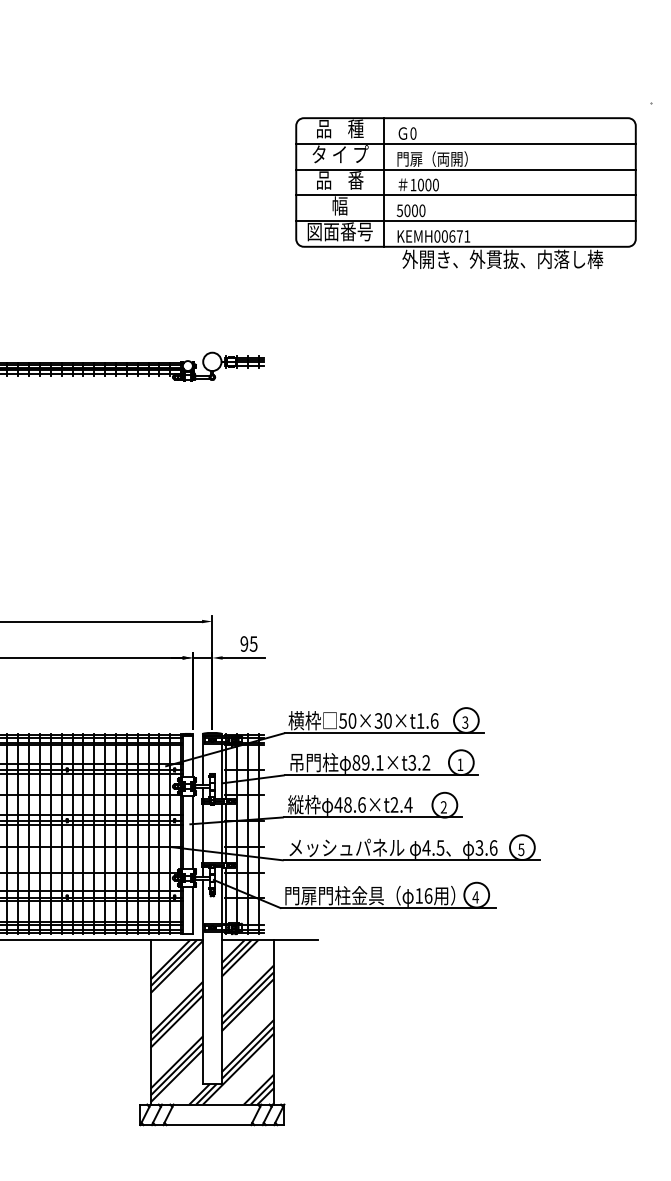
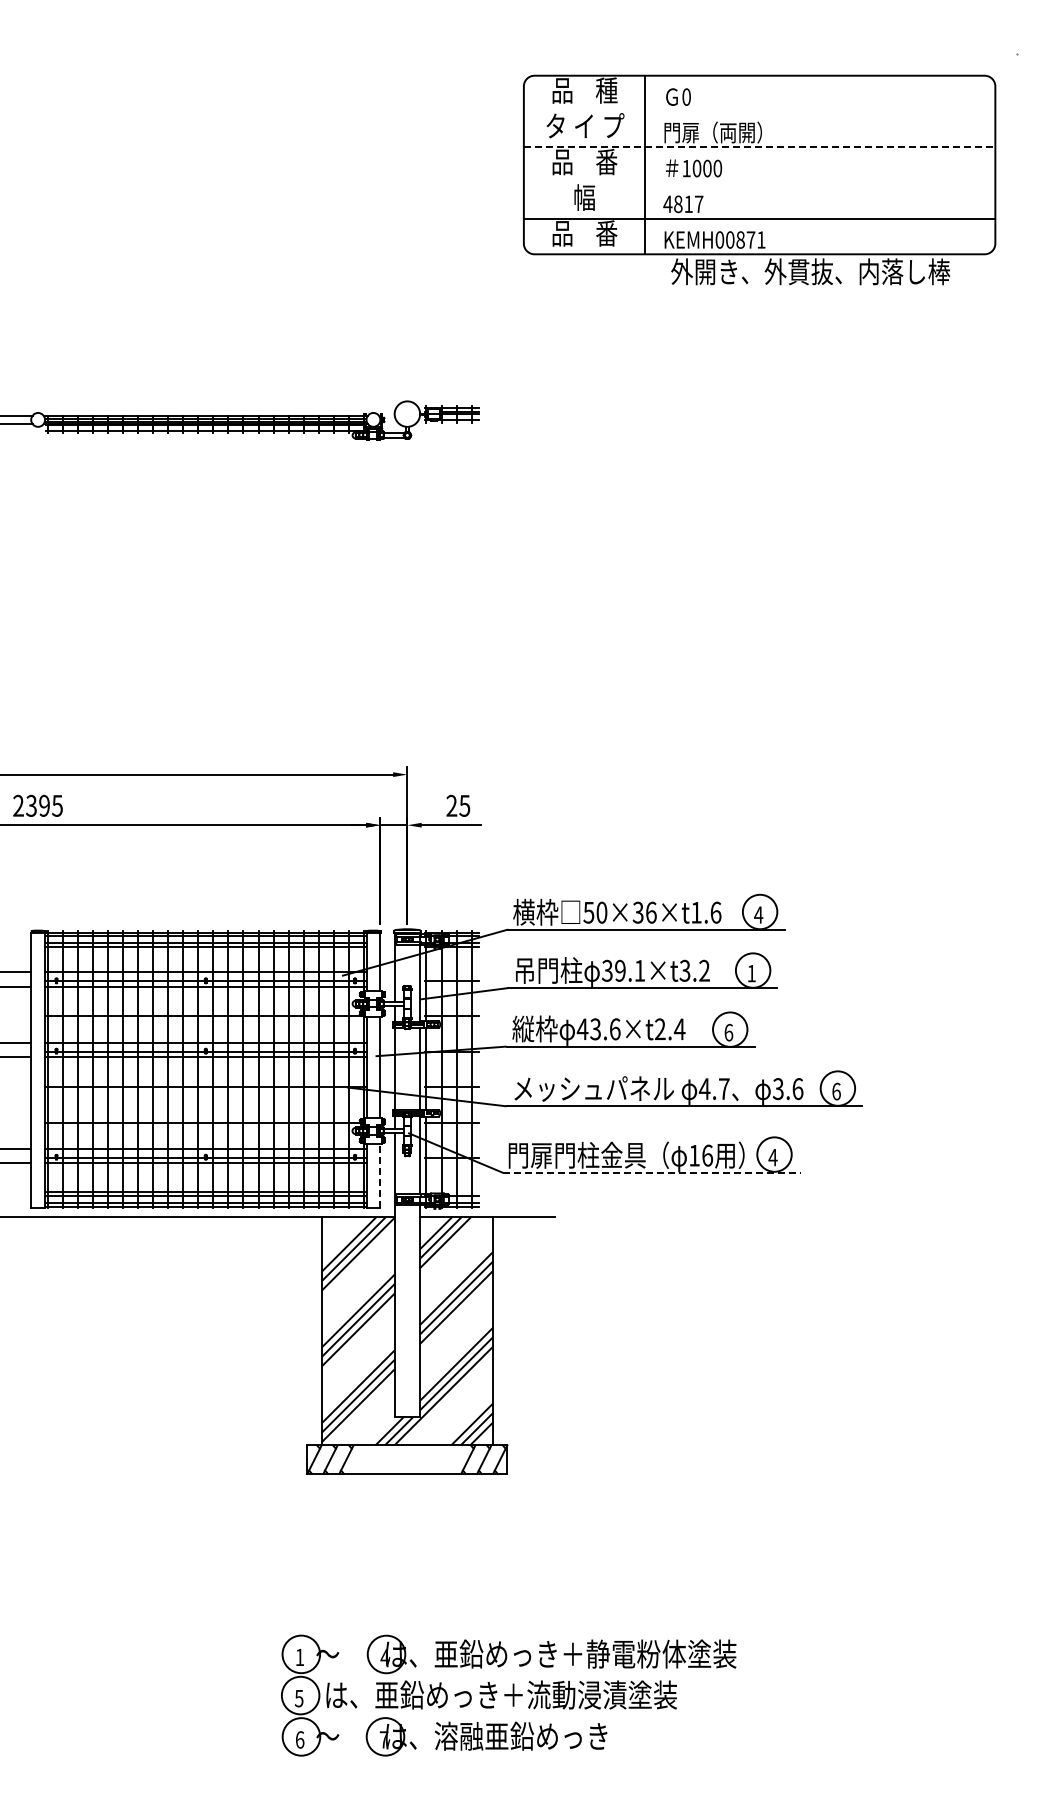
line: (465, 143) -> (759, 111), removed
line: (465, 169) -> (759, 147), solid -> dashed
line: (465, 195) -> (759, 182), removed
text: (411, 210) -> (683, 204), 5000 -> 4817
text: (339, 231) -> (584, 233), 図面番号 -> 品    番
text: (452, 236) -> (740, 239), KEMH00671 -> KEMH00871
text: (244, 643) -> (451, 805), 95 -> 25
text: (388, 720) -> (651, 912), 50×30×t1.6 -> 50×36×t1.6
text: (465, 722) -> (758, 914), 3 -> 4
text: (356, 762) -> (607, 970), 89.1×t3.2 -> 39.1×t3.2
text: (347, 805) -> (595, 1029), 48.6×t2.4 -> 43.6×t2.4
text: (443, 807) -> (728, 1032), 2 -> 6
text: (440, 848) -> (723, 1089), 4.5 -> 4.7
text: (521, 849) -> (836, 1091), 5 -> 6
line: (388, 908) -> (652, 1172), solid -> dashed
line: (192, 910) -> (380, 1175), solid -> dashed

